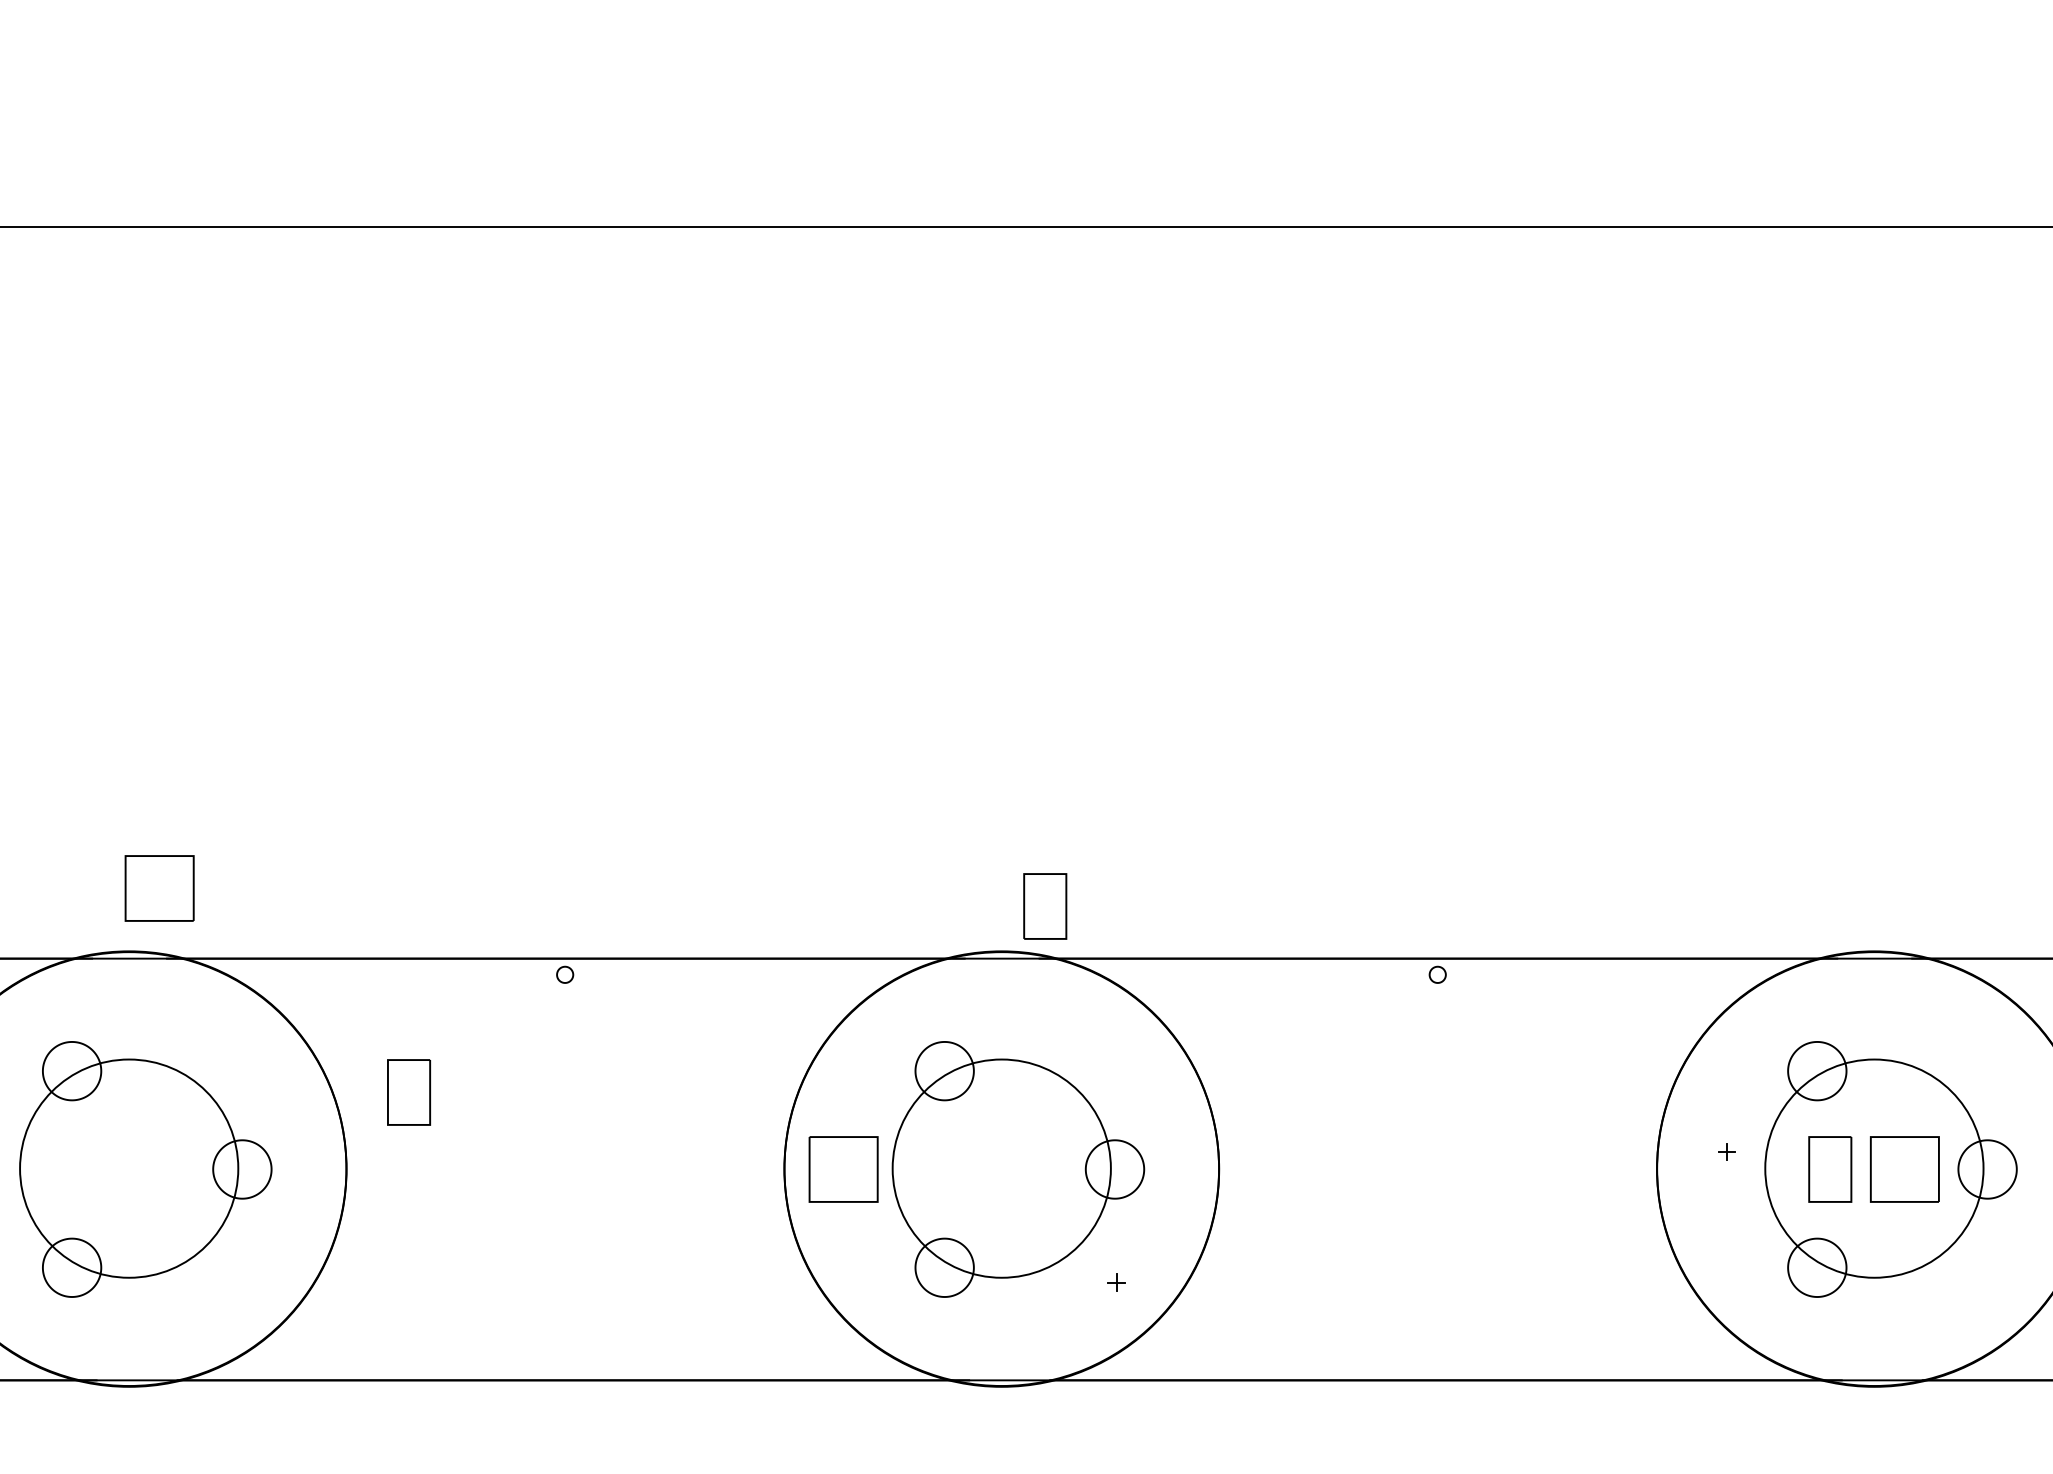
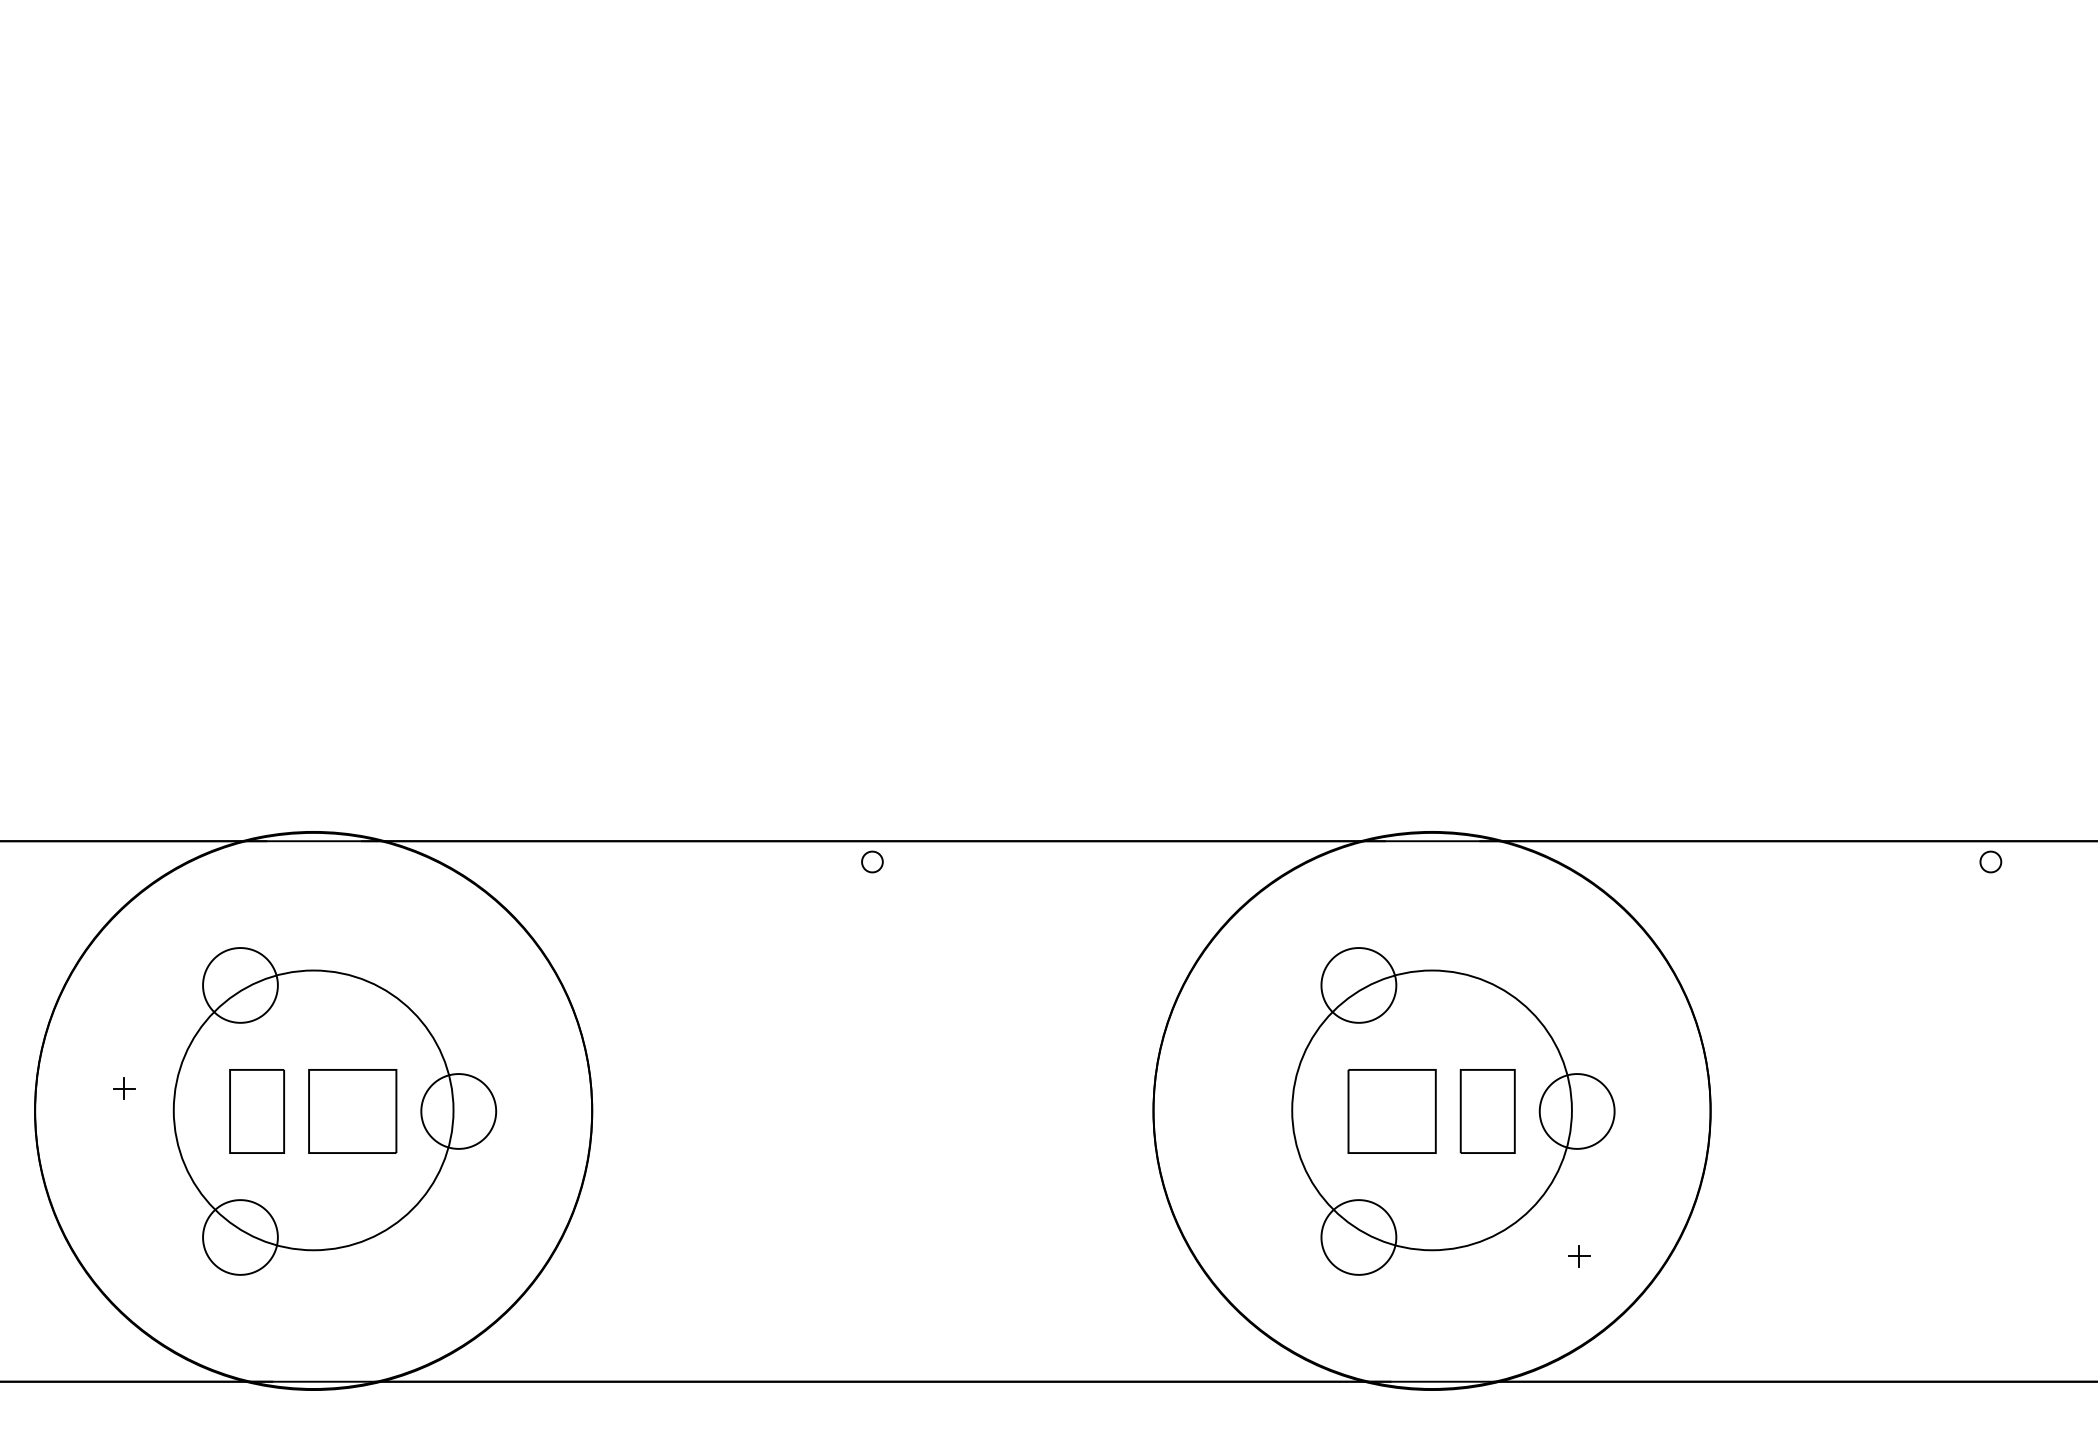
part: (159, 888) -> (352, 1111), moved
part: (1045, 906) -> (1488, 1111), moved
part: (408, 1092) -> (256, 1111), moved
part: (843, 1169) -> (1391, 1111), moved

